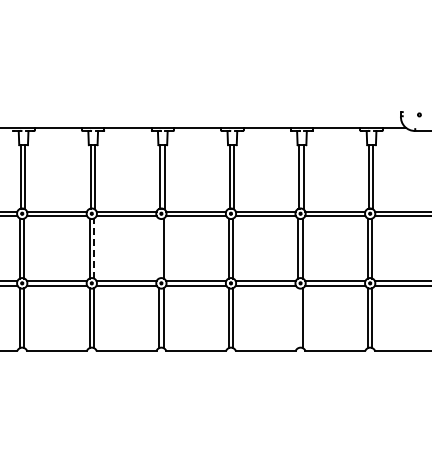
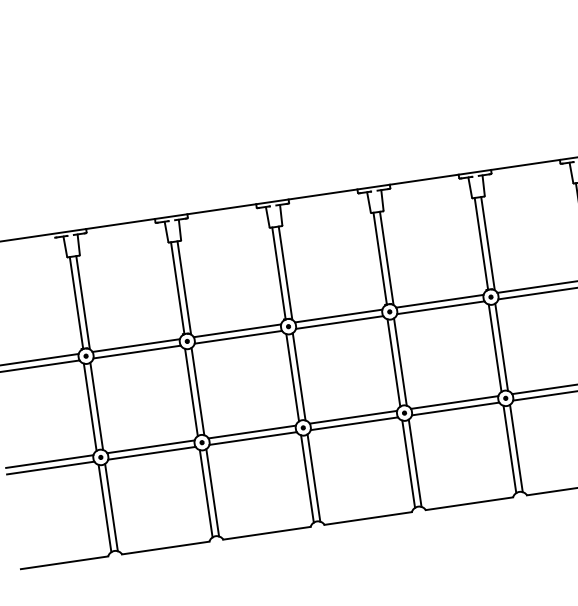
line: (94, 248) -> (198, 391), dashed -> solid
line: (159, 248) -> (293, 377), added
line: (298, 318) -> (510, 449), added

